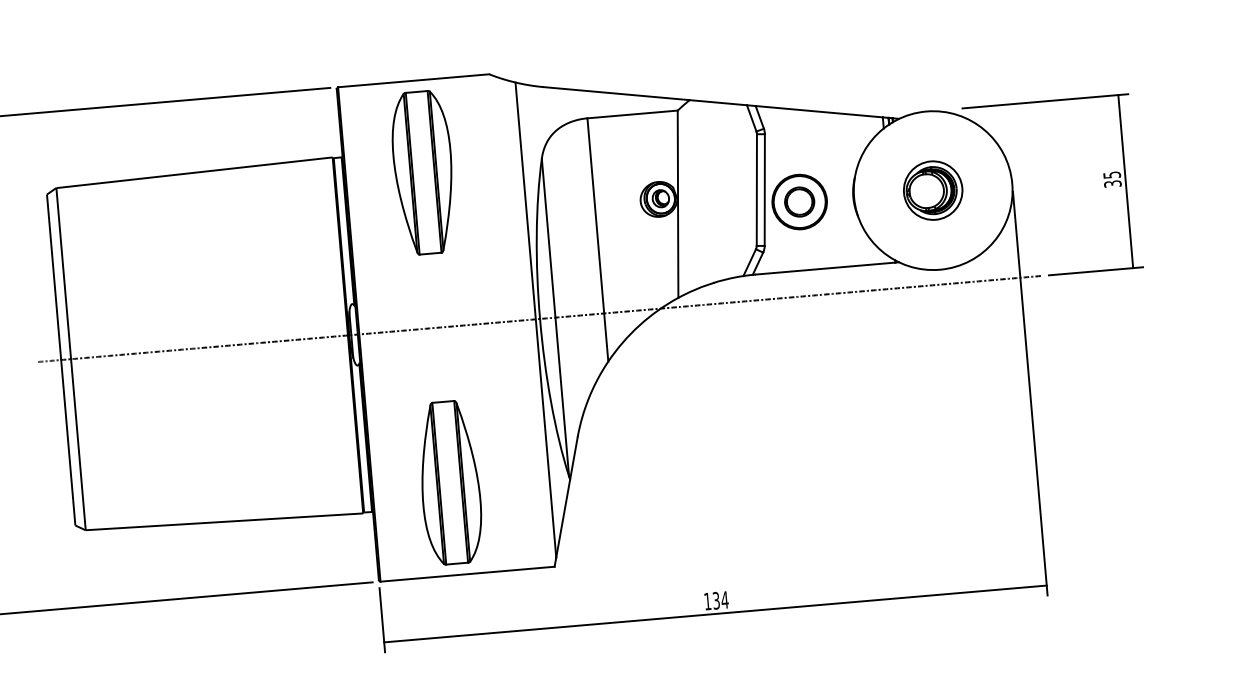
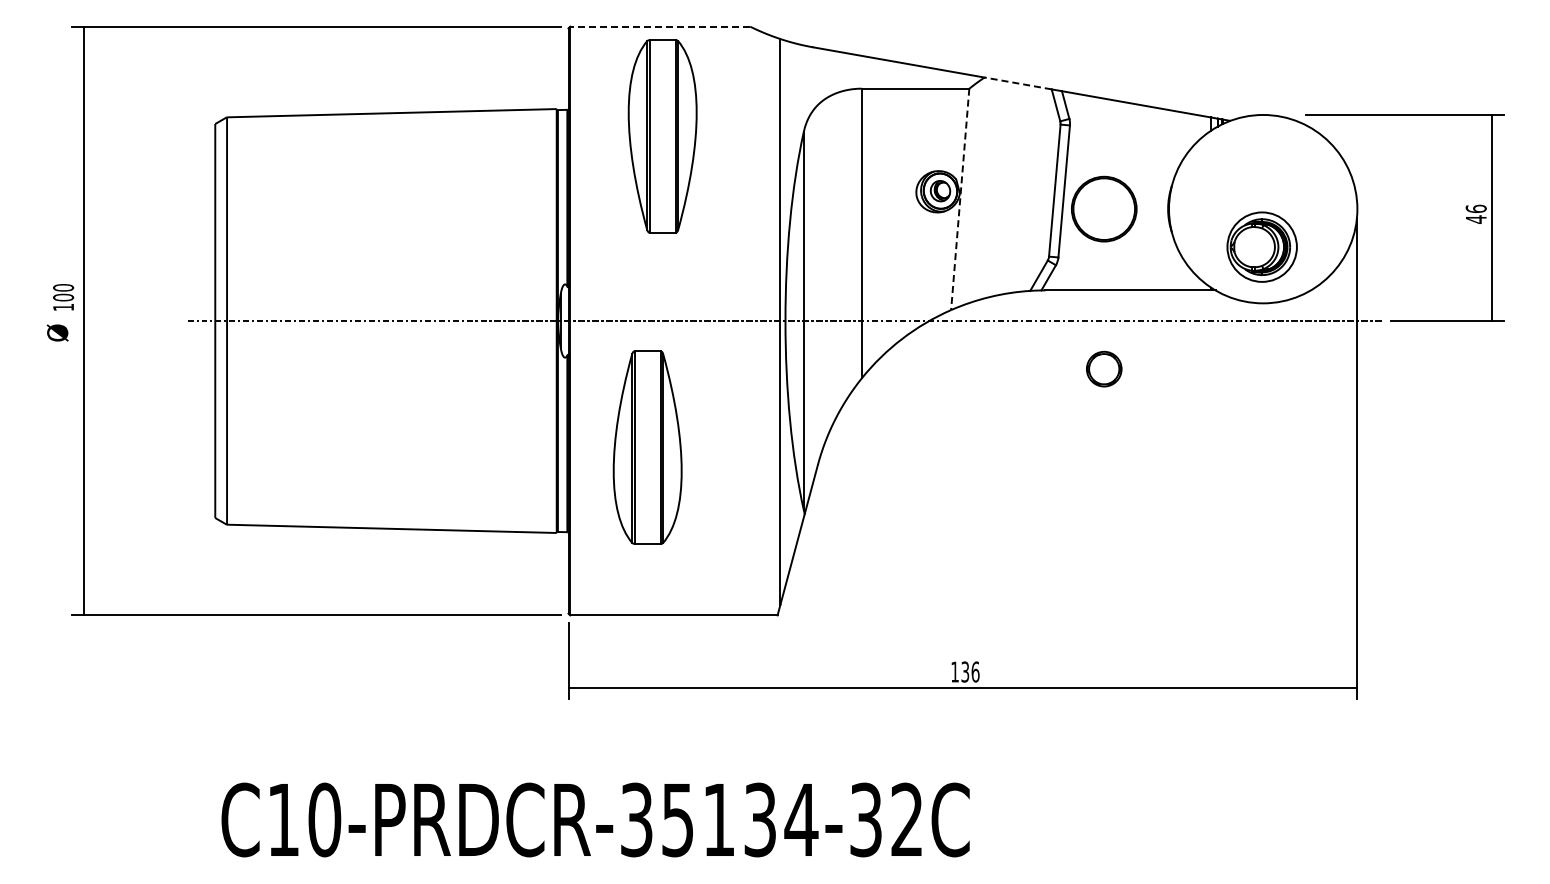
line: (413, 80) -> (660, 26), solid -> dashed
line: (717, 102) -> (1017, 83), solid -> dashed
text: (1111, 178) -> (1475, 213), 35 -> 46
part: (932, 190) -> (1261, 246), moved
part: (799, 201) -> (1104, 368), moved
line: (678, 204) -> (960, 199), solid -> dashed
part: (450, 482) -> (647, 447), moved
text: (724, 599) -> (975, 671), 134 -> 136

